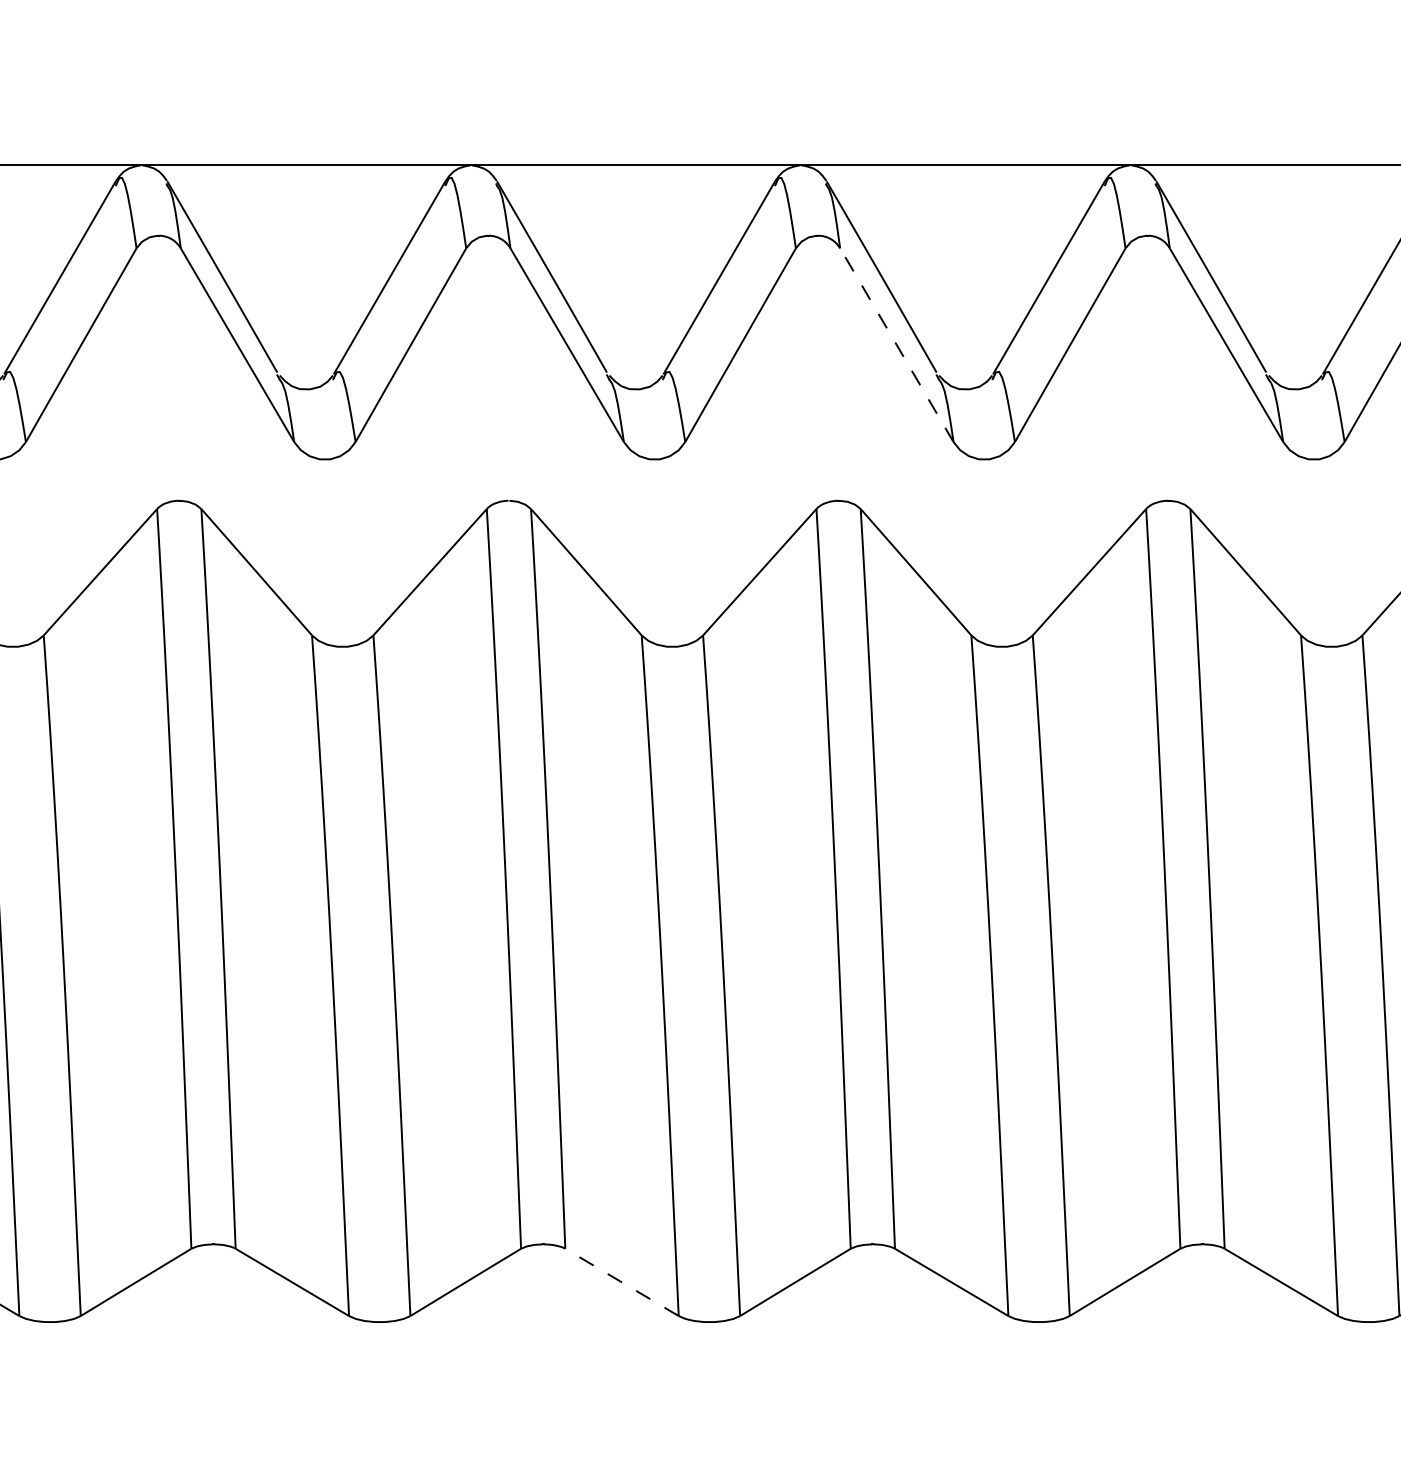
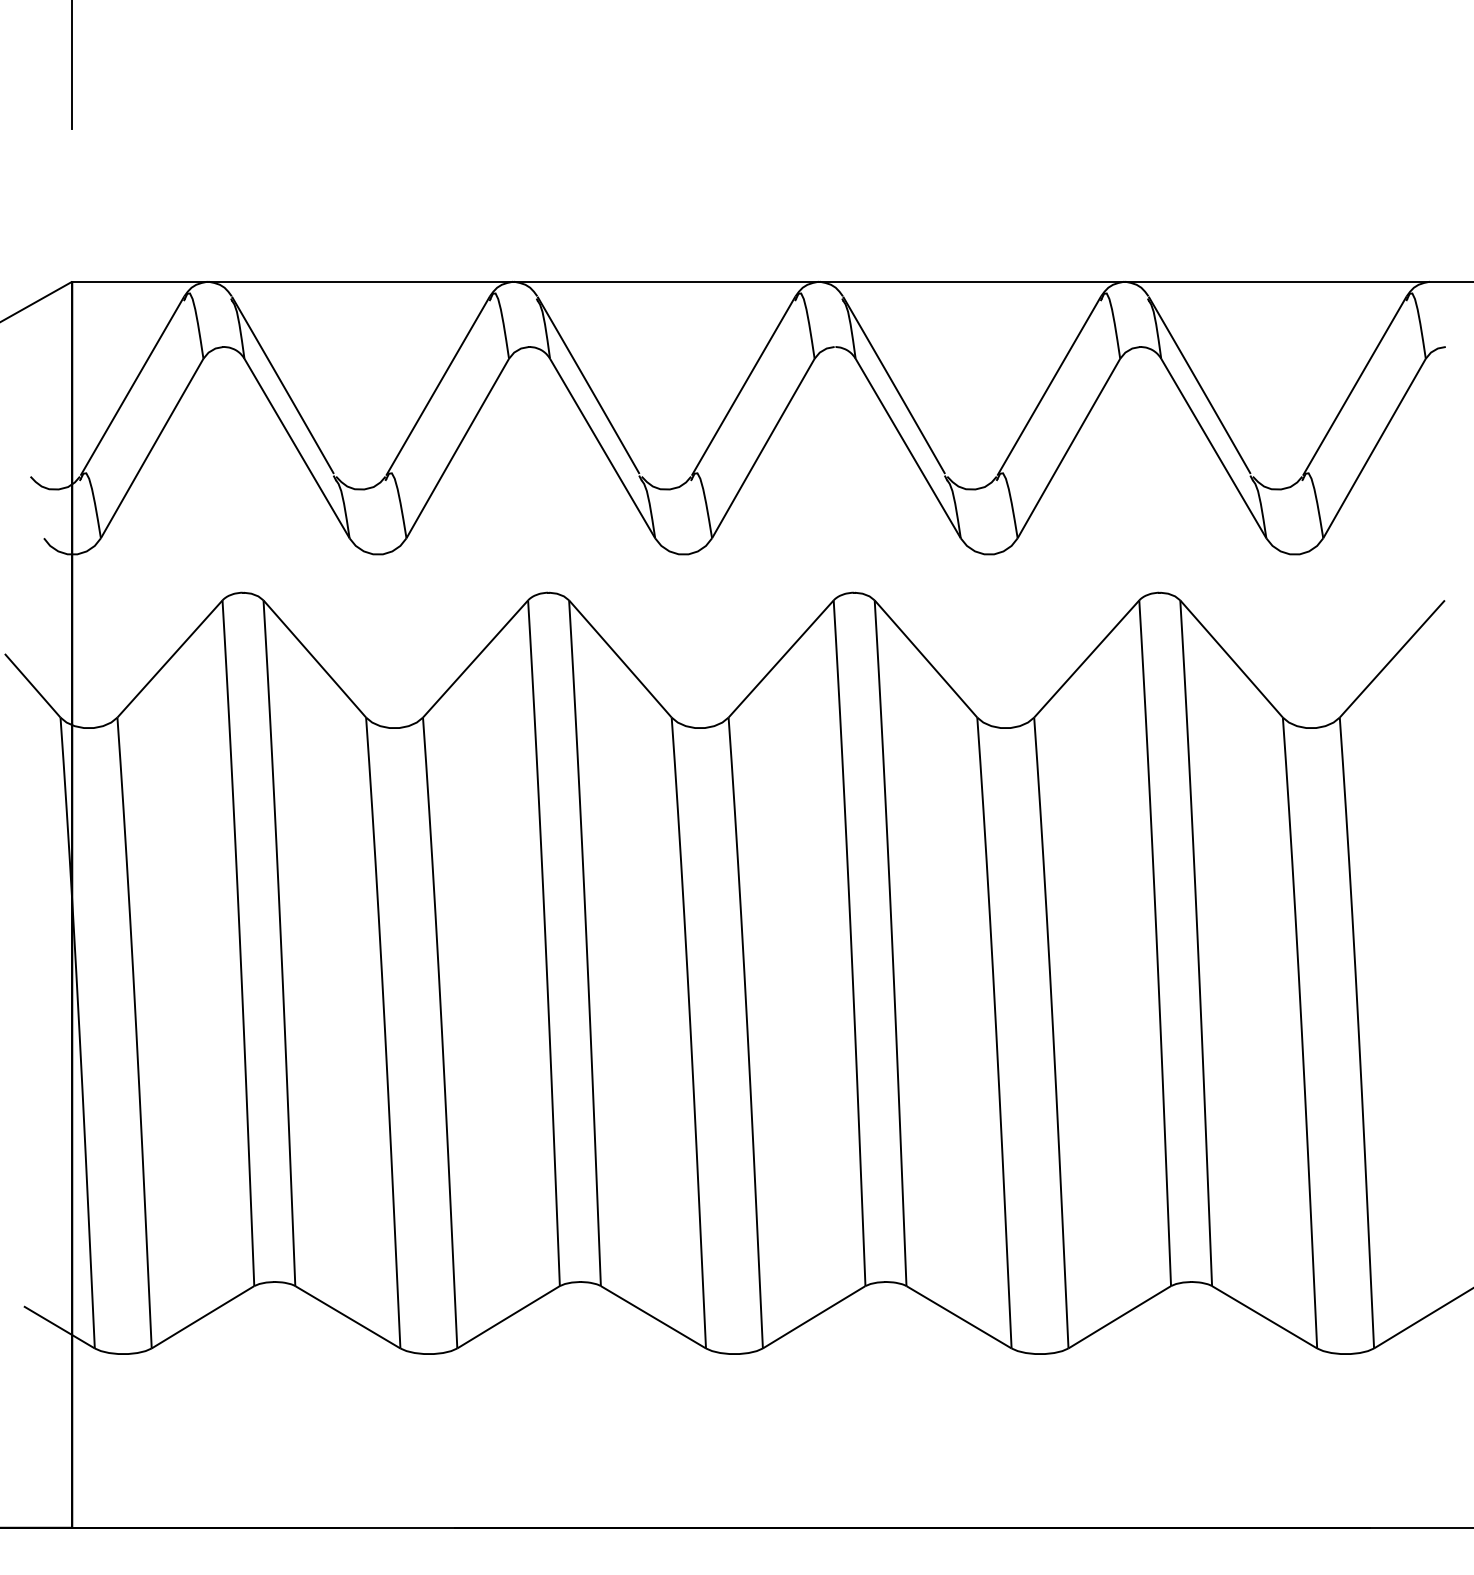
line: (897, 345) -> (908, 448), dashed -> solid
line: (622, 1282) -> (653, 1317), dashed -> solid

